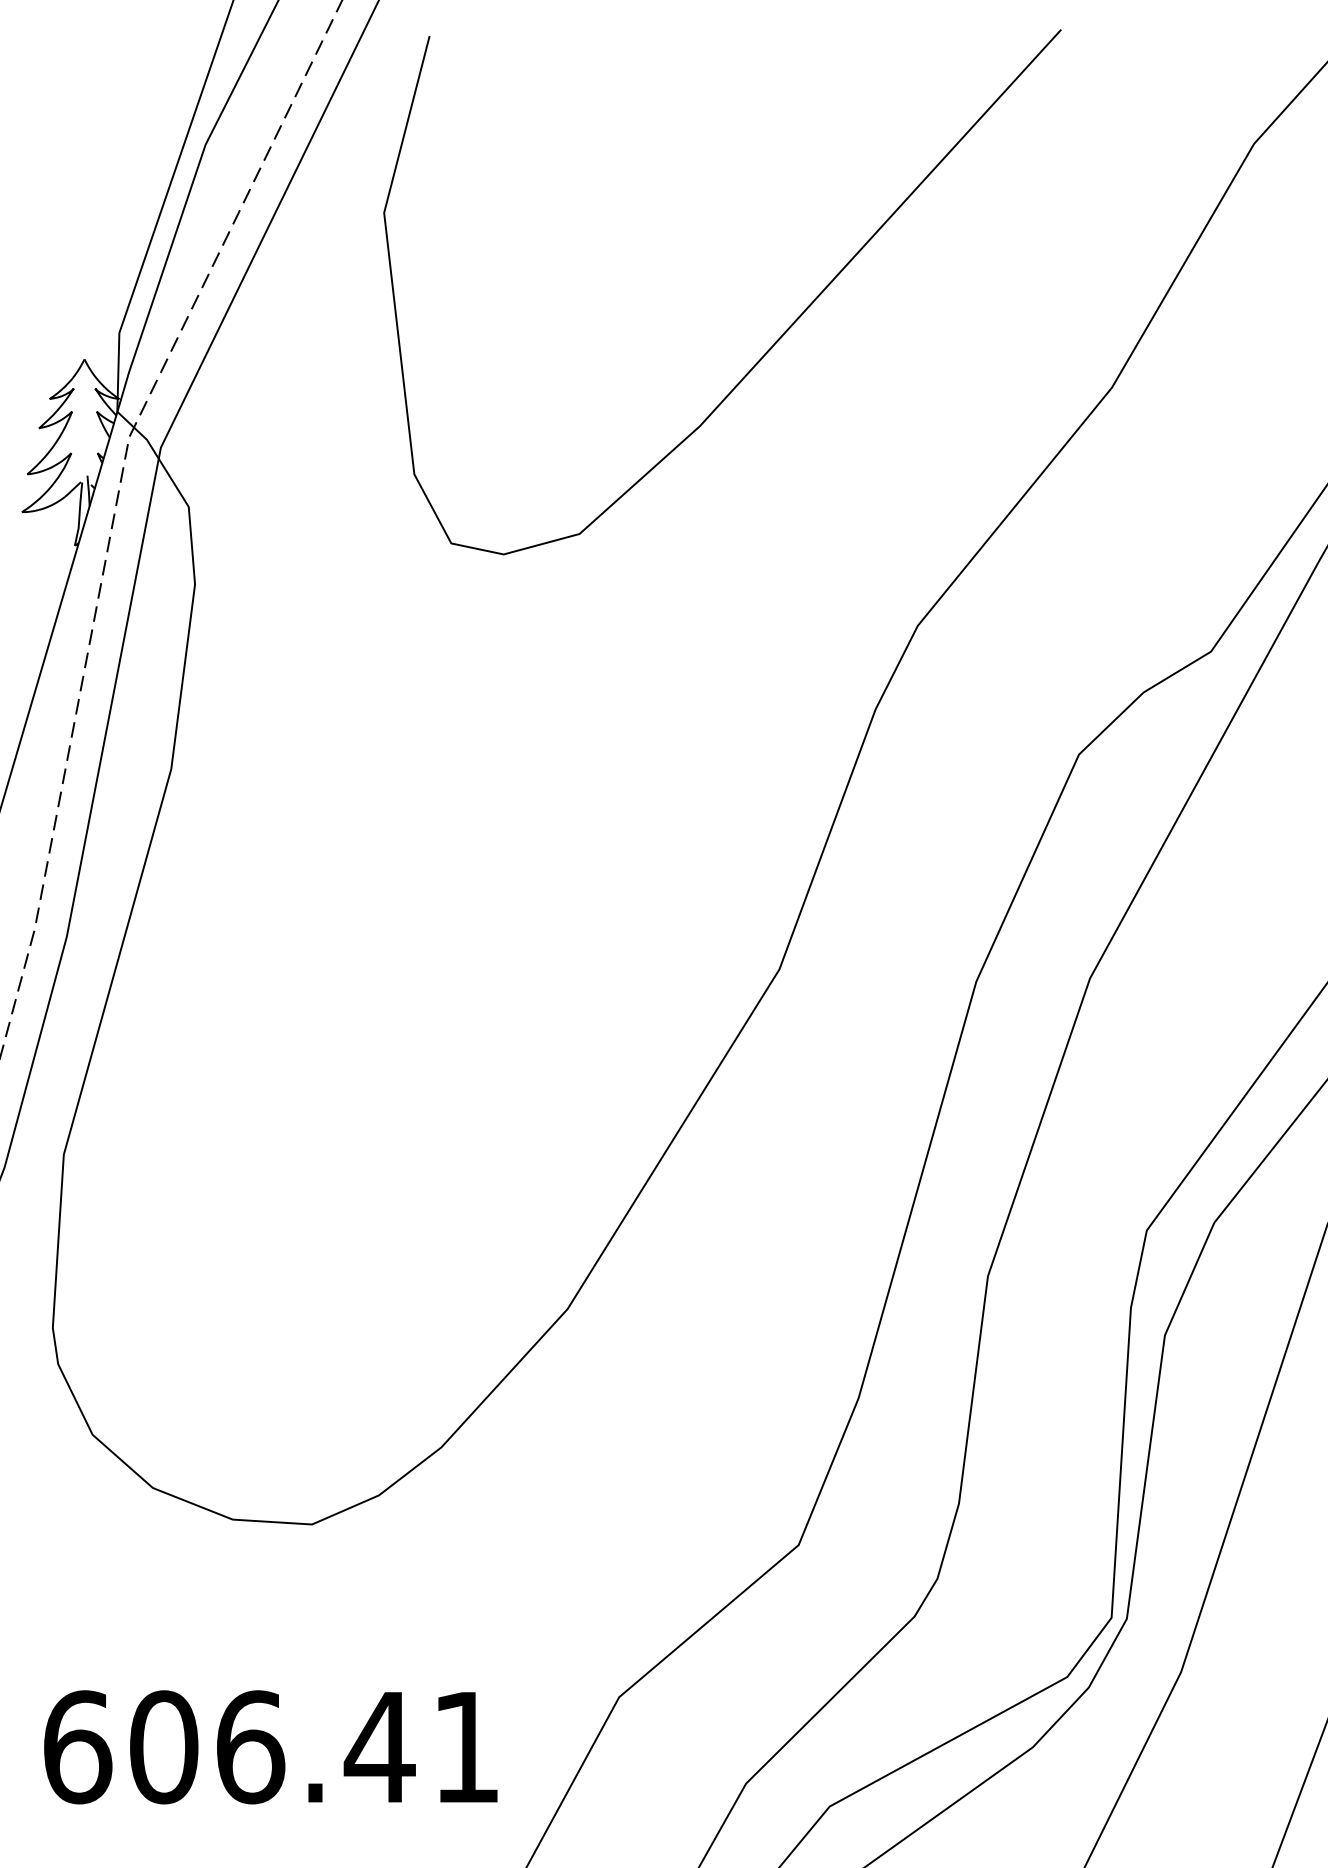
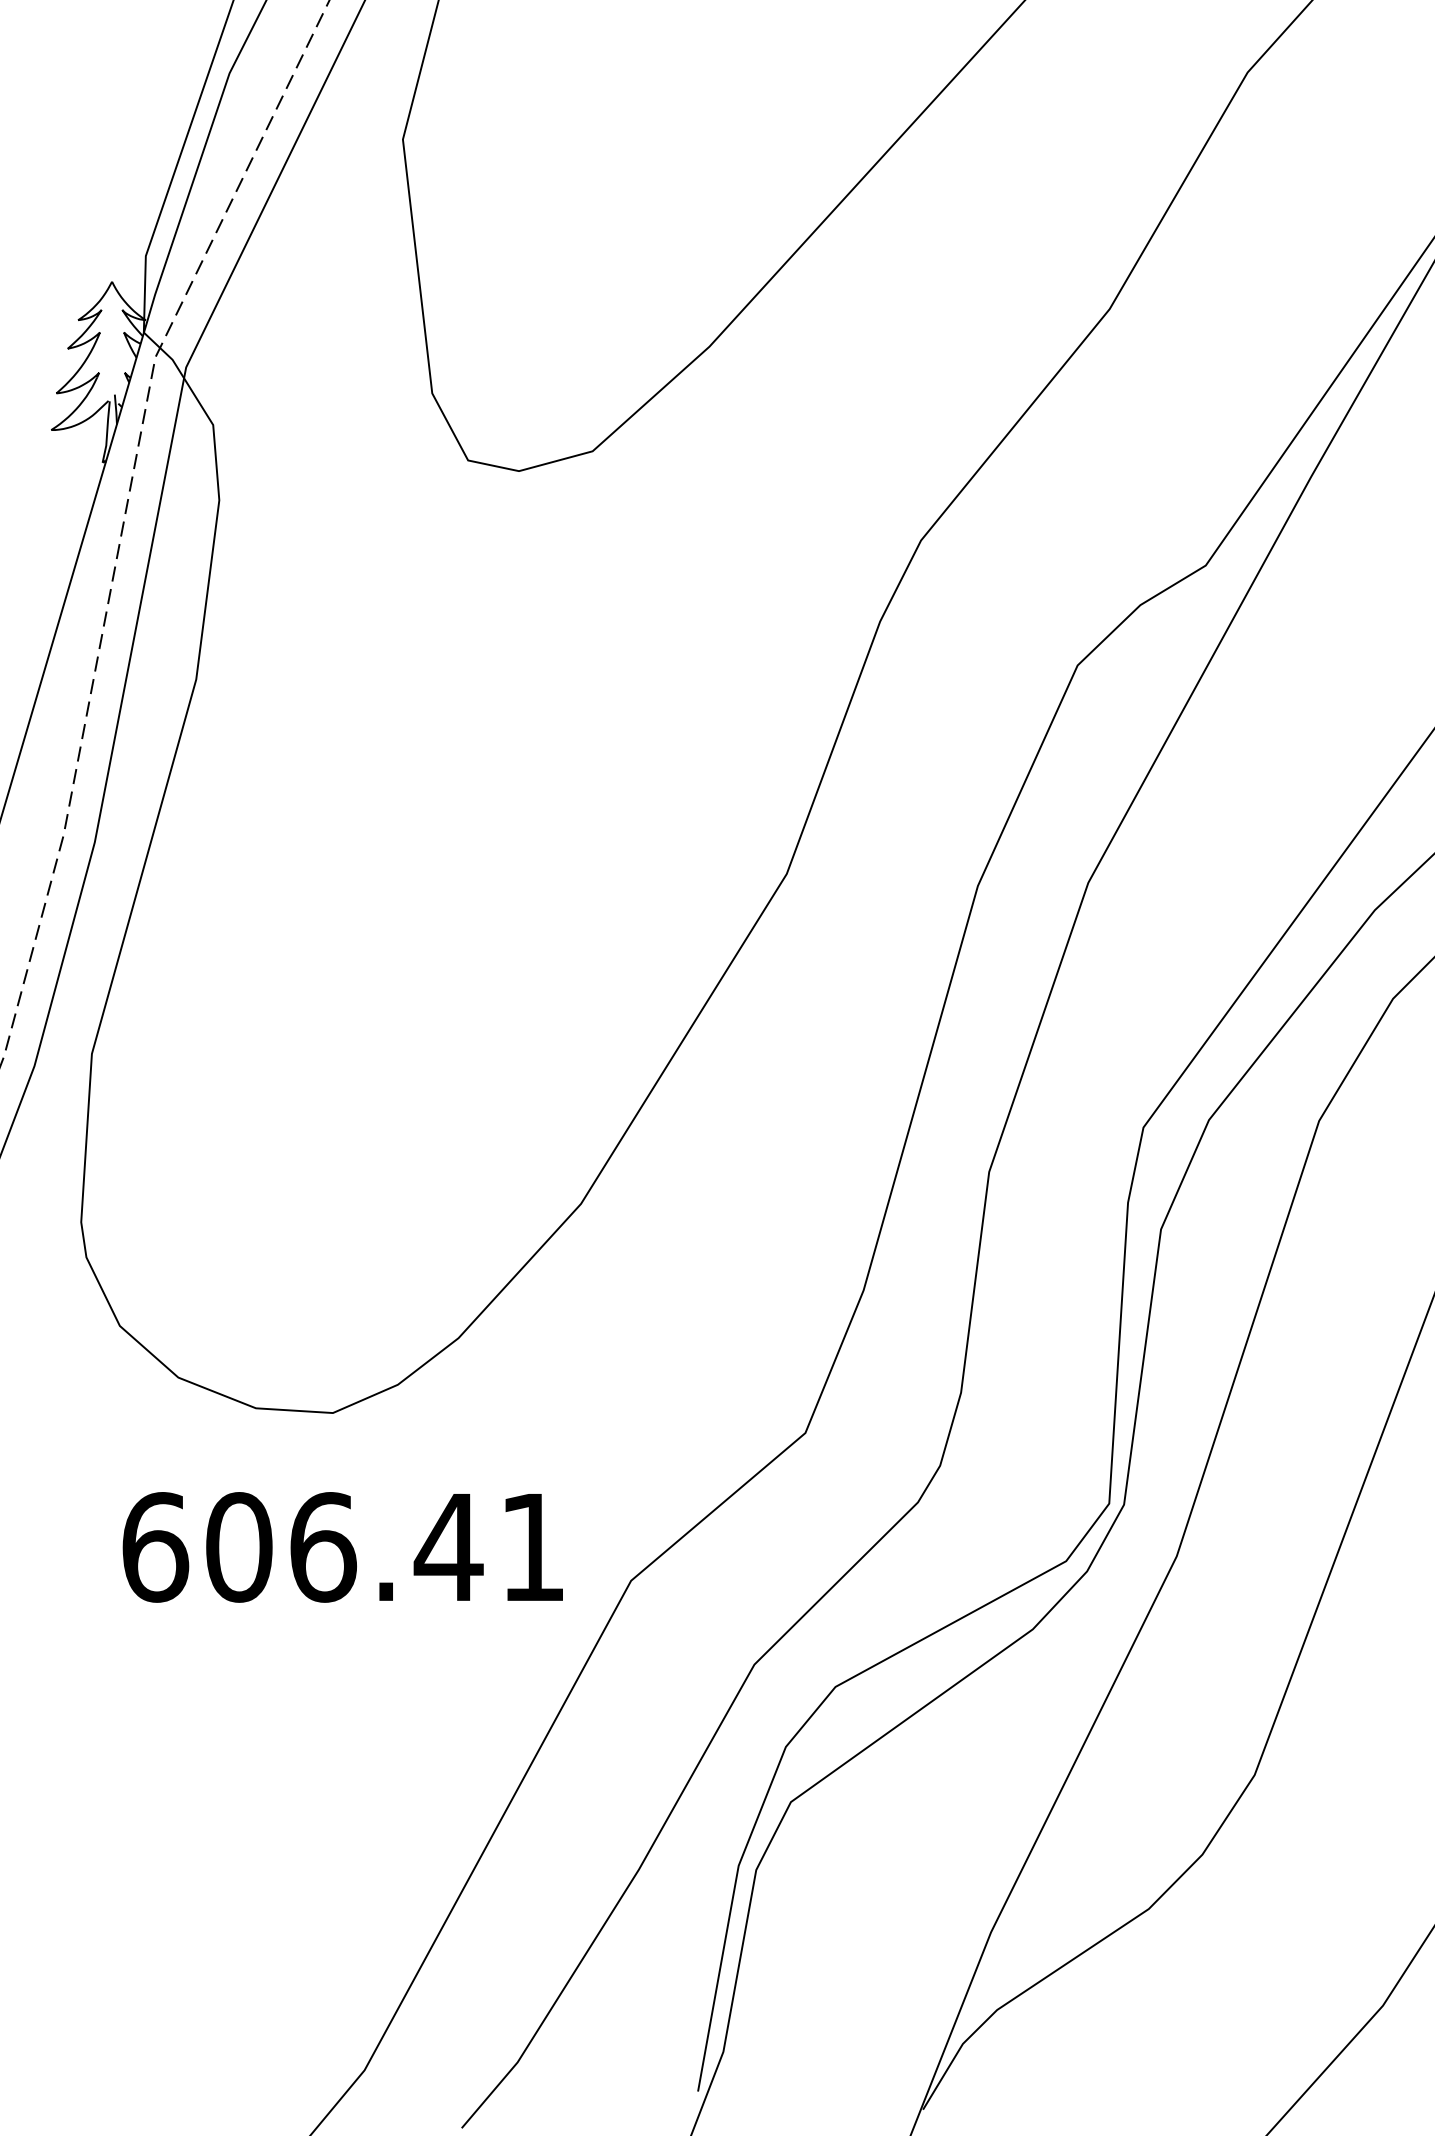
text: (270, 1747) -> (342, 1547), moved

